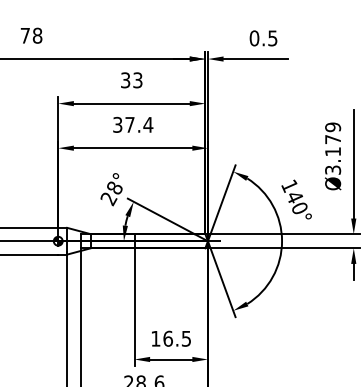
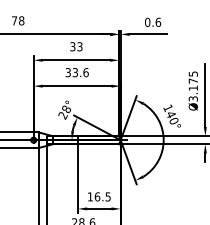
text: (273, 36) -> (158, 21), 0.5 -> 0.6
text: (138, 124) -> (80, 72), 37.4 -> 33.6
text: (331, 126) -> (192, 73), Ø3.179 -> Ø3.175

